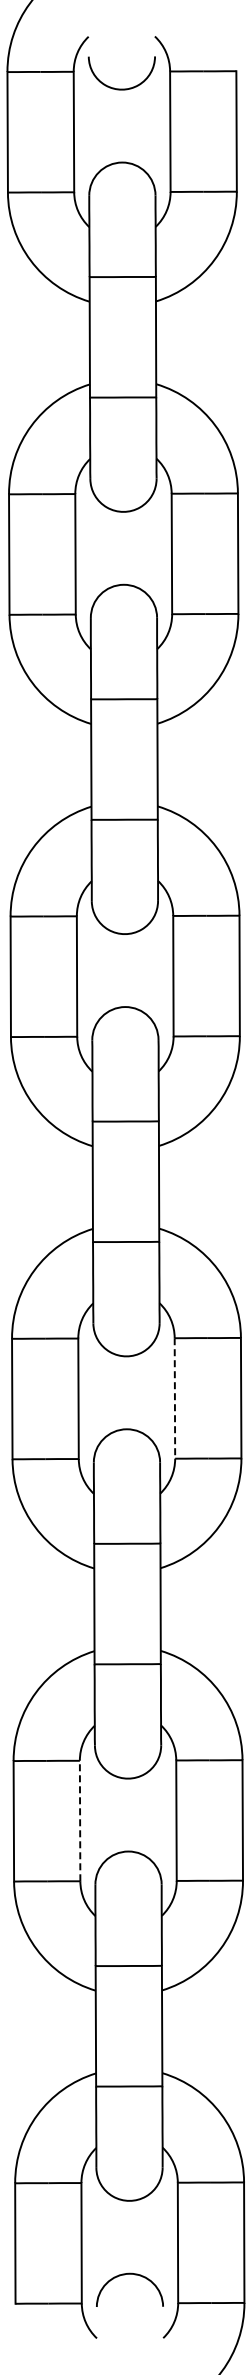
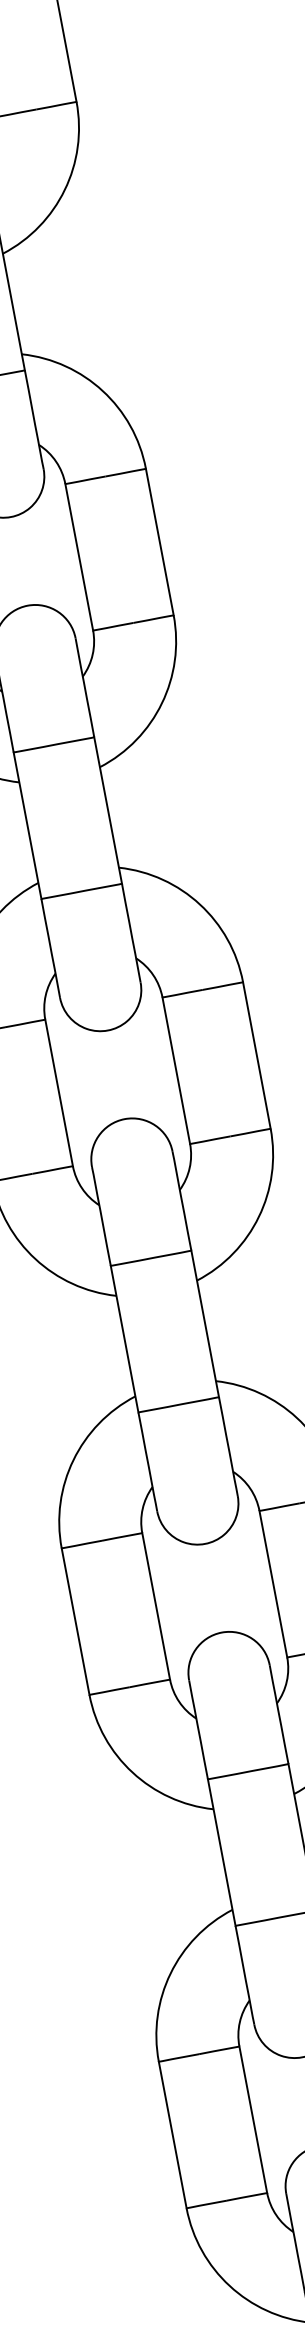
line: (174, 1398) -> (272, 1584), dashed -> solid
line: (80, 1820) -> (253, 2119), dashed -> solid

